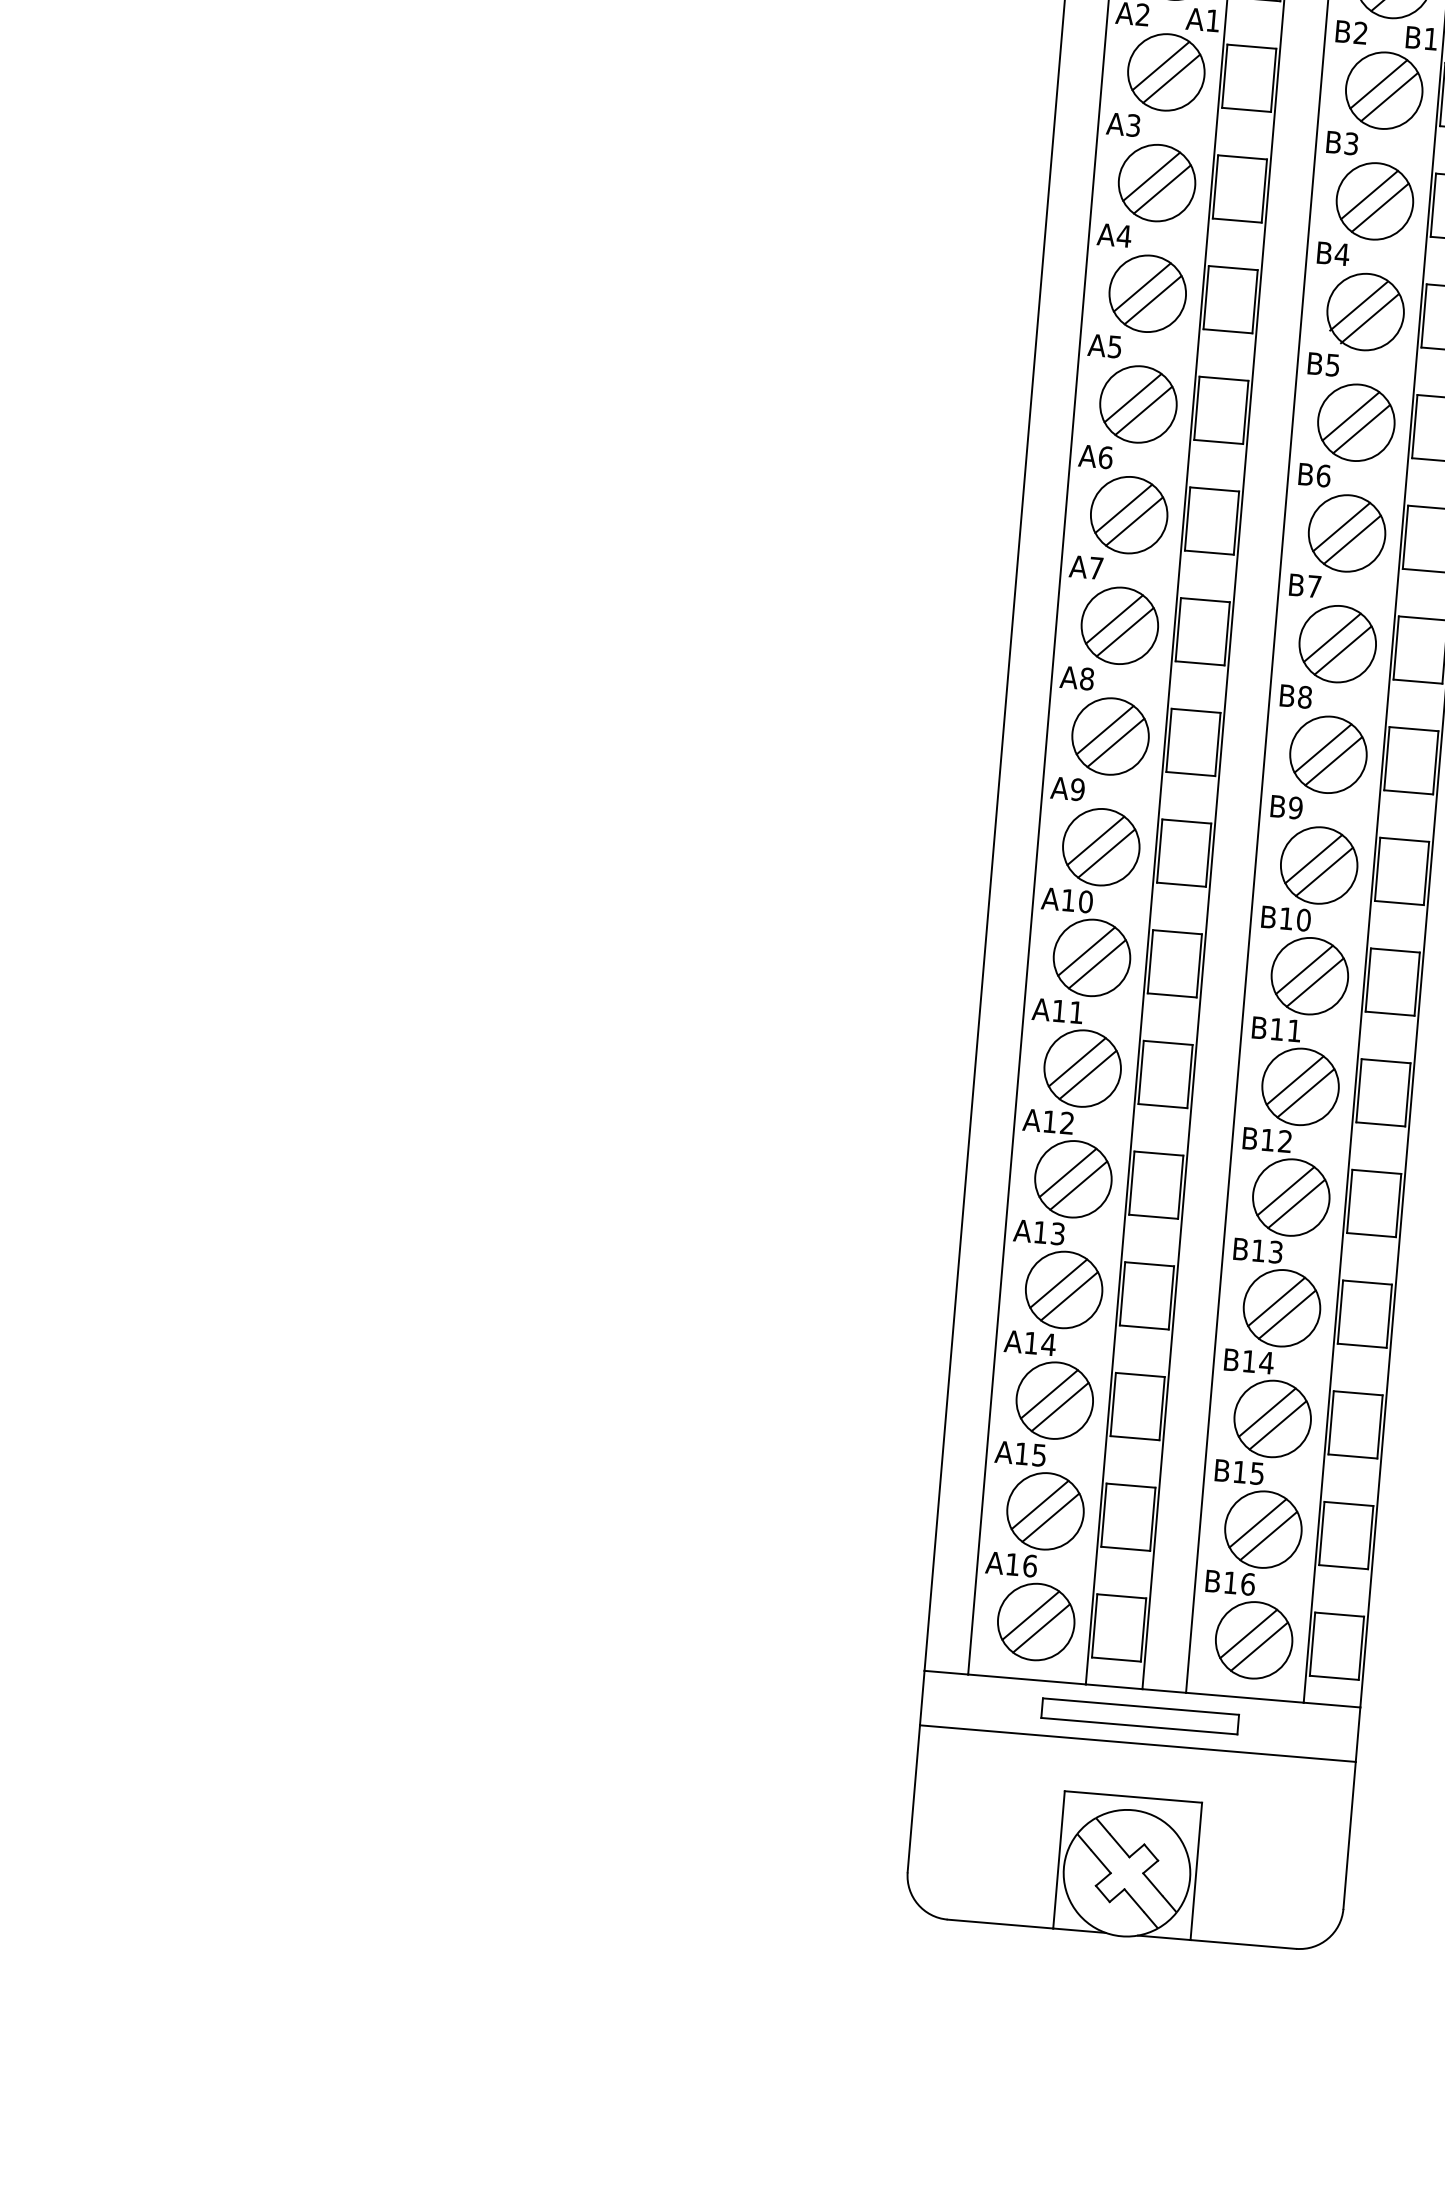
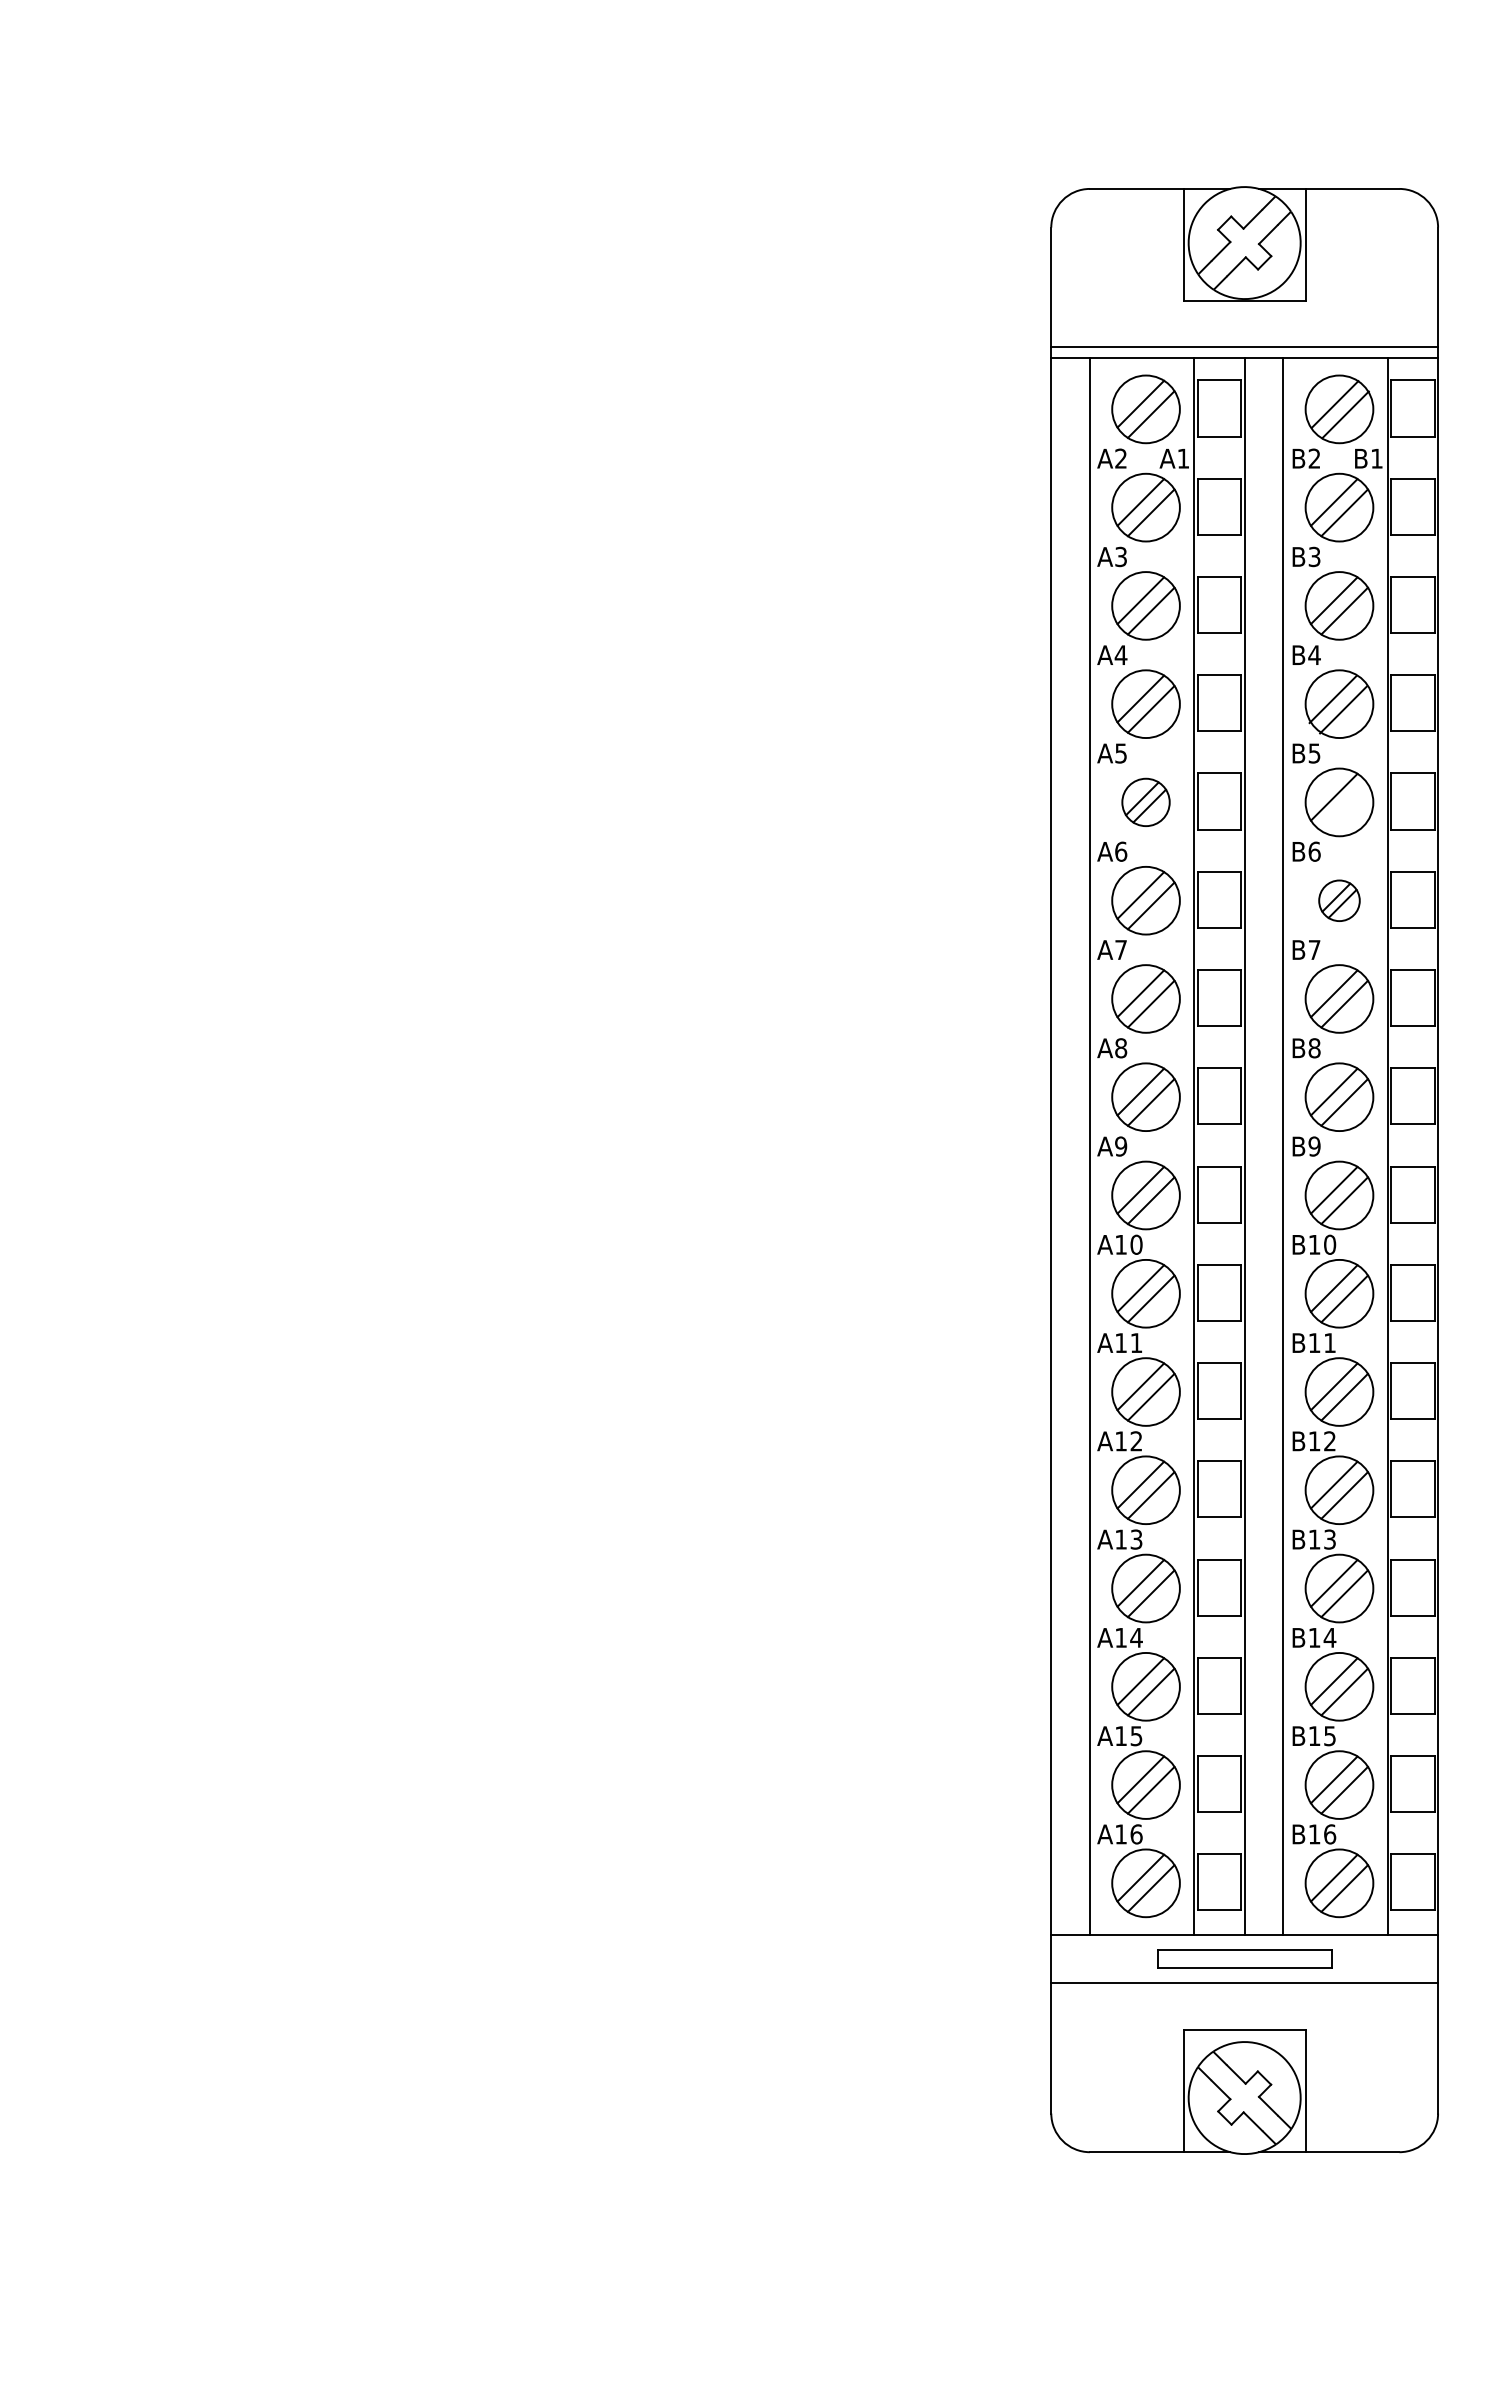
part: (1137, 404) -> (1145, 802), size x0.7
line: (1361, 428) -> (1344, 807), removed
part: (1347, 533) -> (1339, 900), size x0.6

